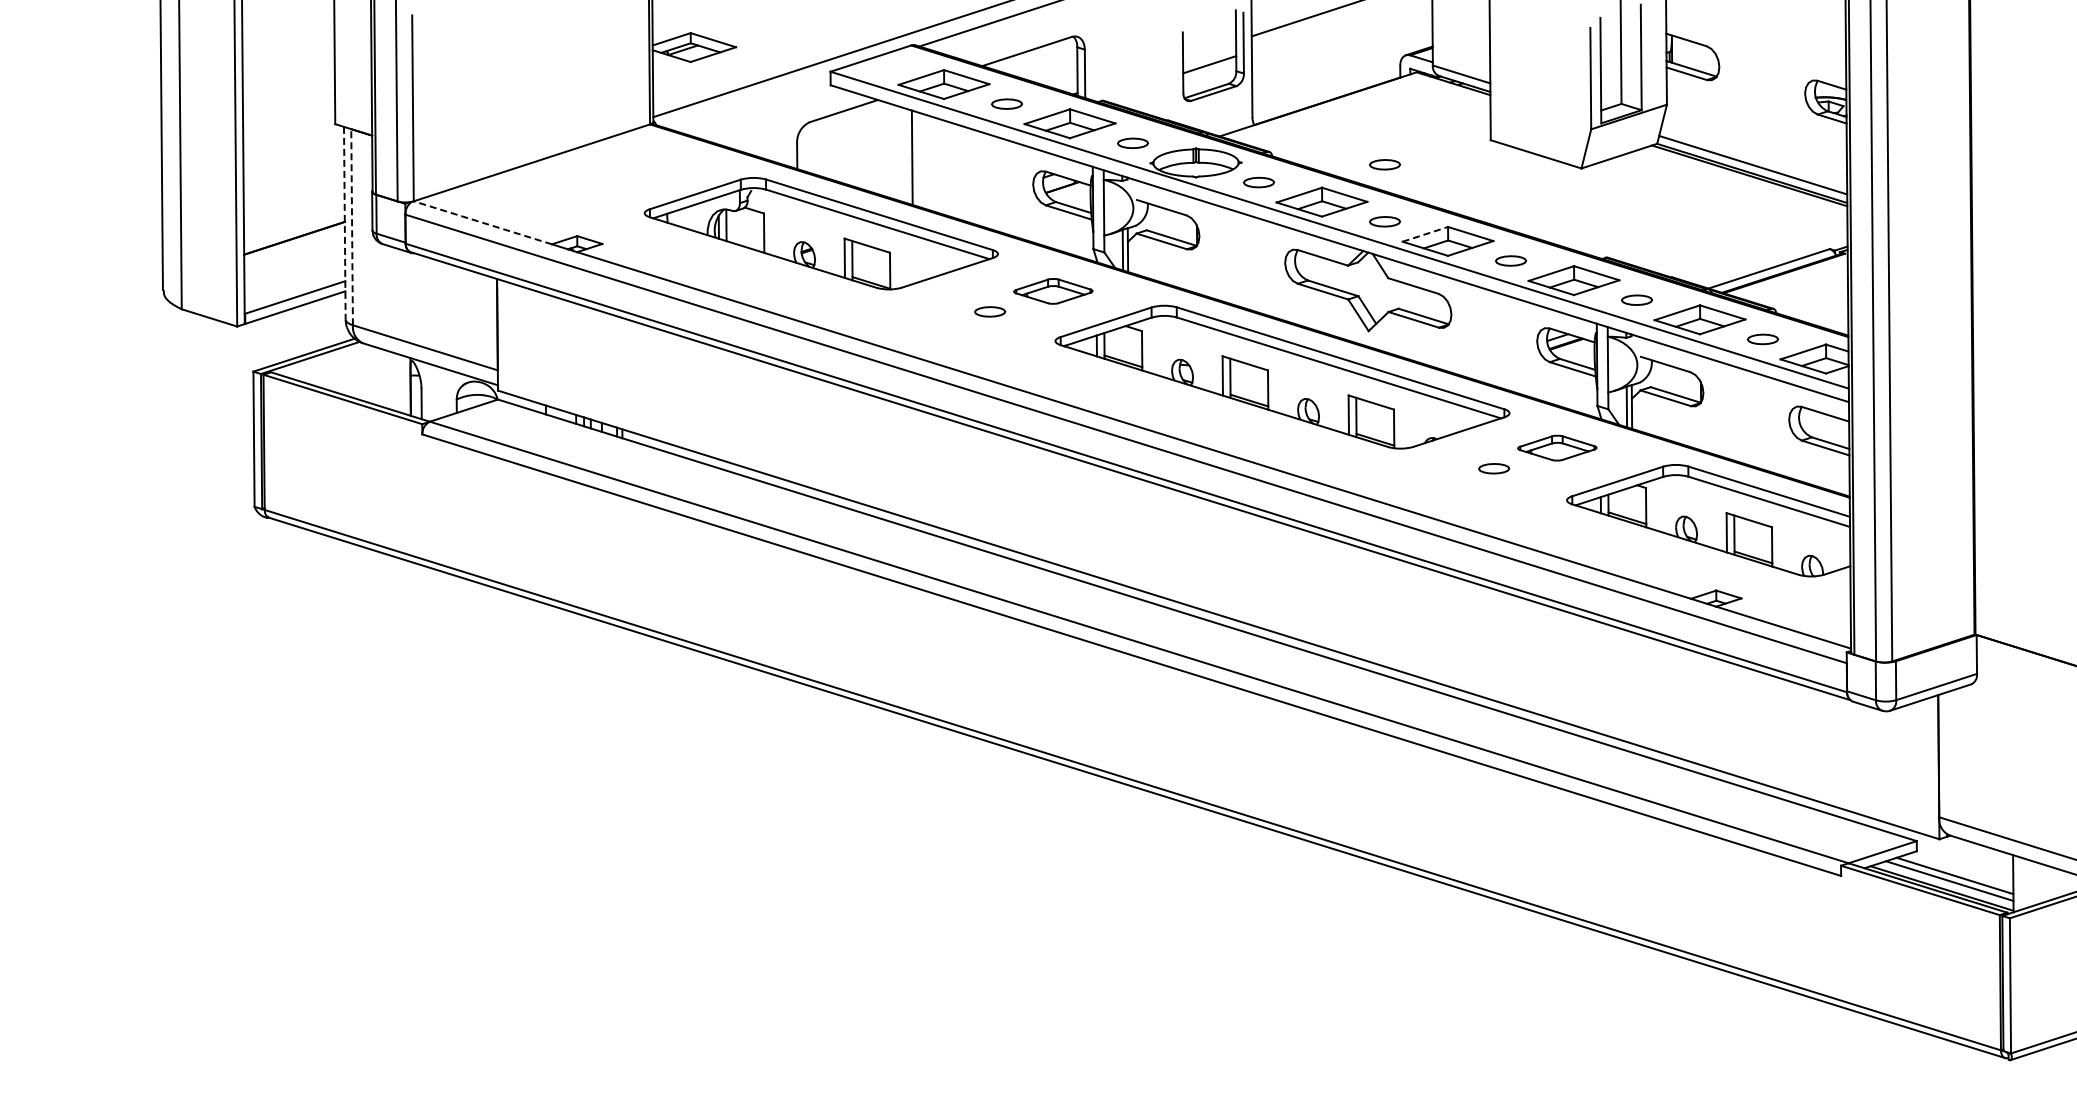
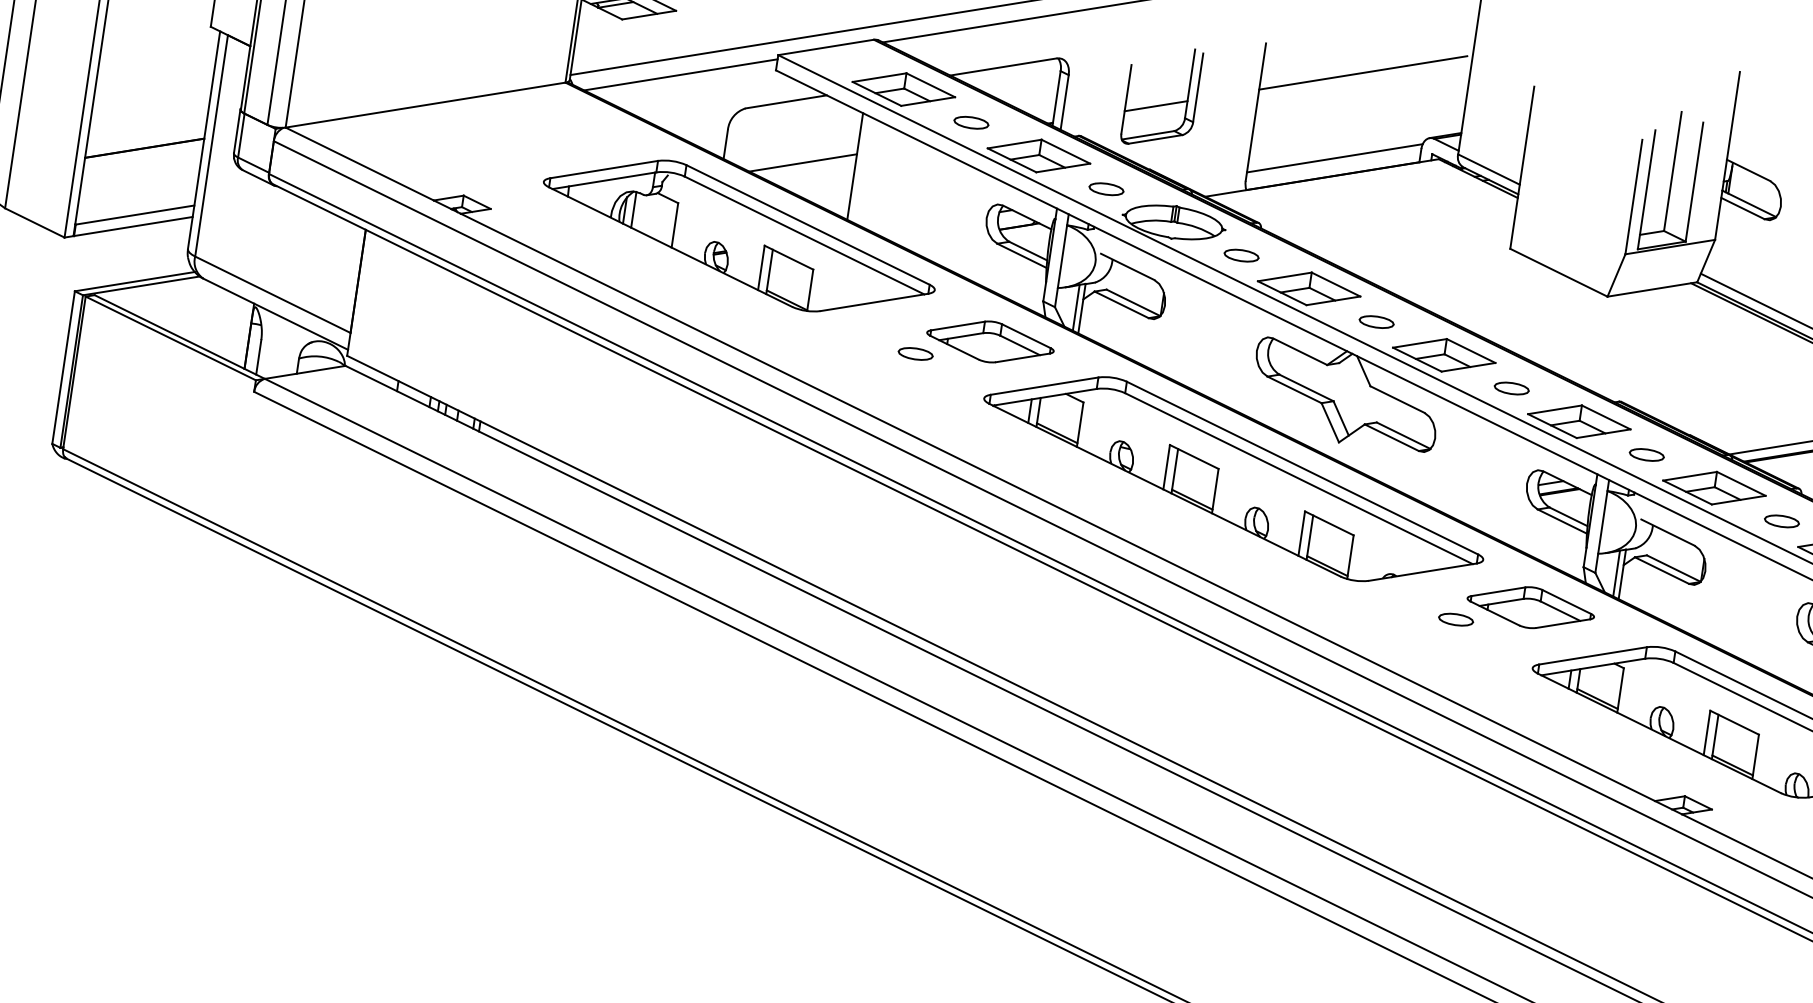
part: (1215, 61) -> (1163, 103), moved
line: (1326, 85) -> (1334, 158), added
line: (748, 101) -> (680, 74), added
line: (866, 161) -> (802, 162), added
part: (1385, 164) -> (1387, 257), removed
line: (482, 222) -> (359, 163), dashed -> solid
line: (344, 223) -> (203, 140), dashed -> solid
line: (352, 226) -> (212, 145), dashed -> solid
line: (1425, 234) -> (1420, 343), dashed -> solid
part: (1053, 291) -> (990, 342), size x1.43
part: (1557, 447) -> (1531, 606), size x1.43

